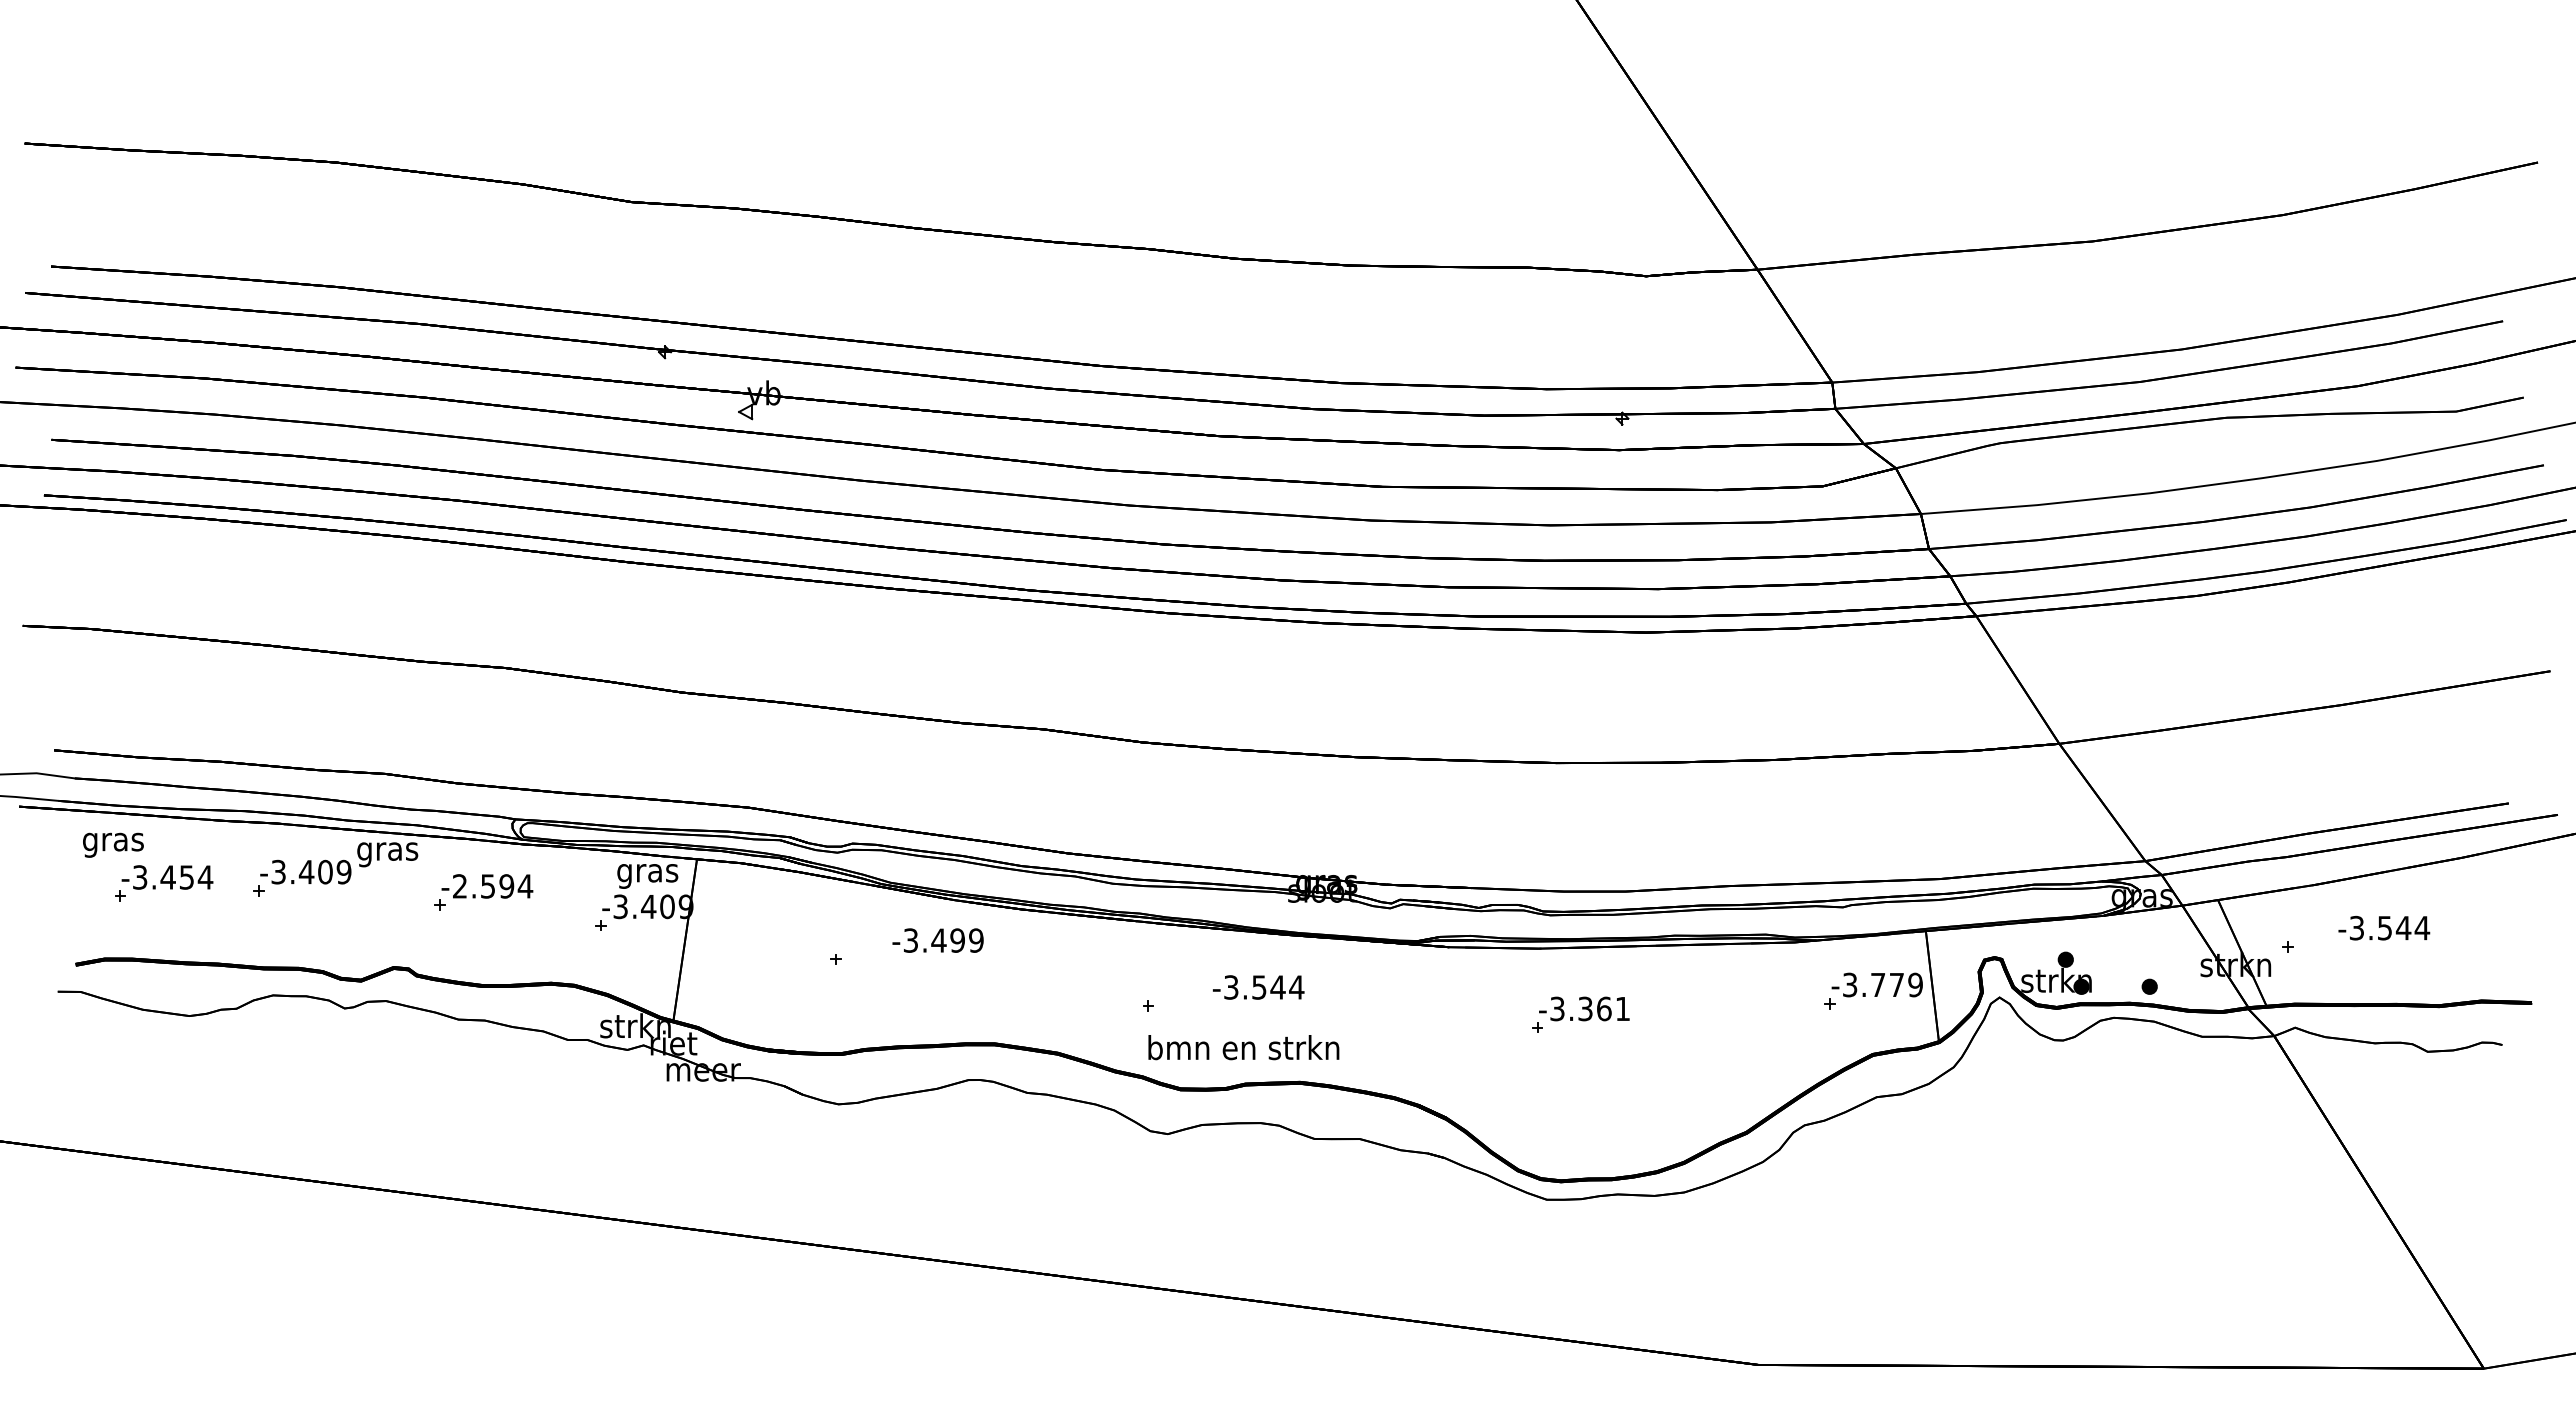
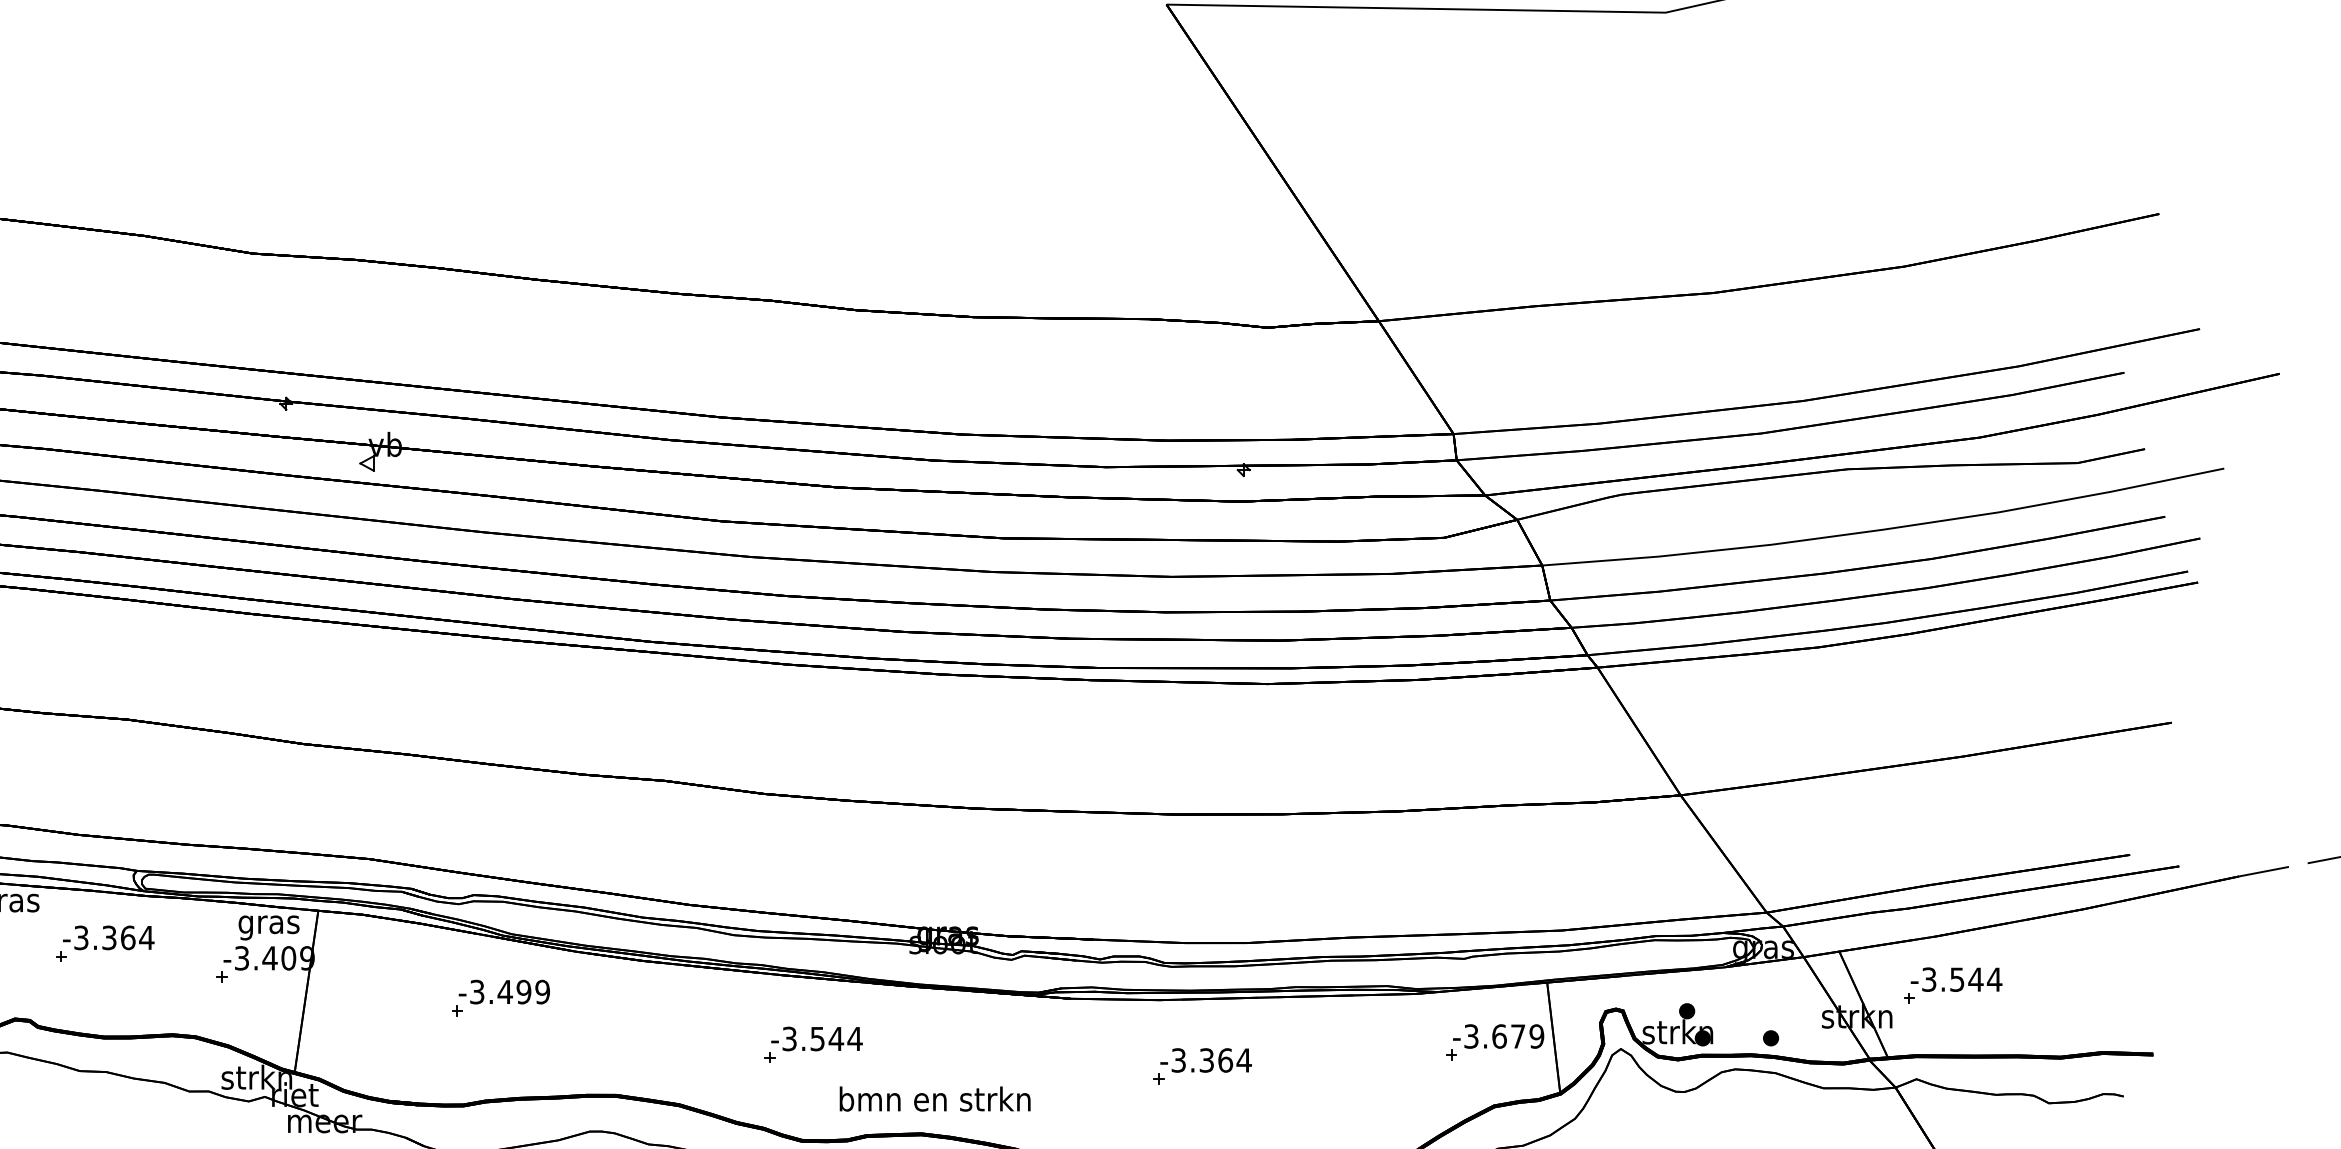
text: (483, 886) -> (104, 938), -2.594 -> -3.364
text: (2384, 927) -> (1956, 979), moved
text: (937, 940) -> (503, 992), moved
text: (1878, 984) -> (1499, 1036), -3.779 -> -3.679
text: (1258, 987) -> (816, 1039), moved
text: (1622, 1008) -> (1243, 1060), -3.361 -> -3.364
text: (1243, 1047) -> (934, 1099), moved

